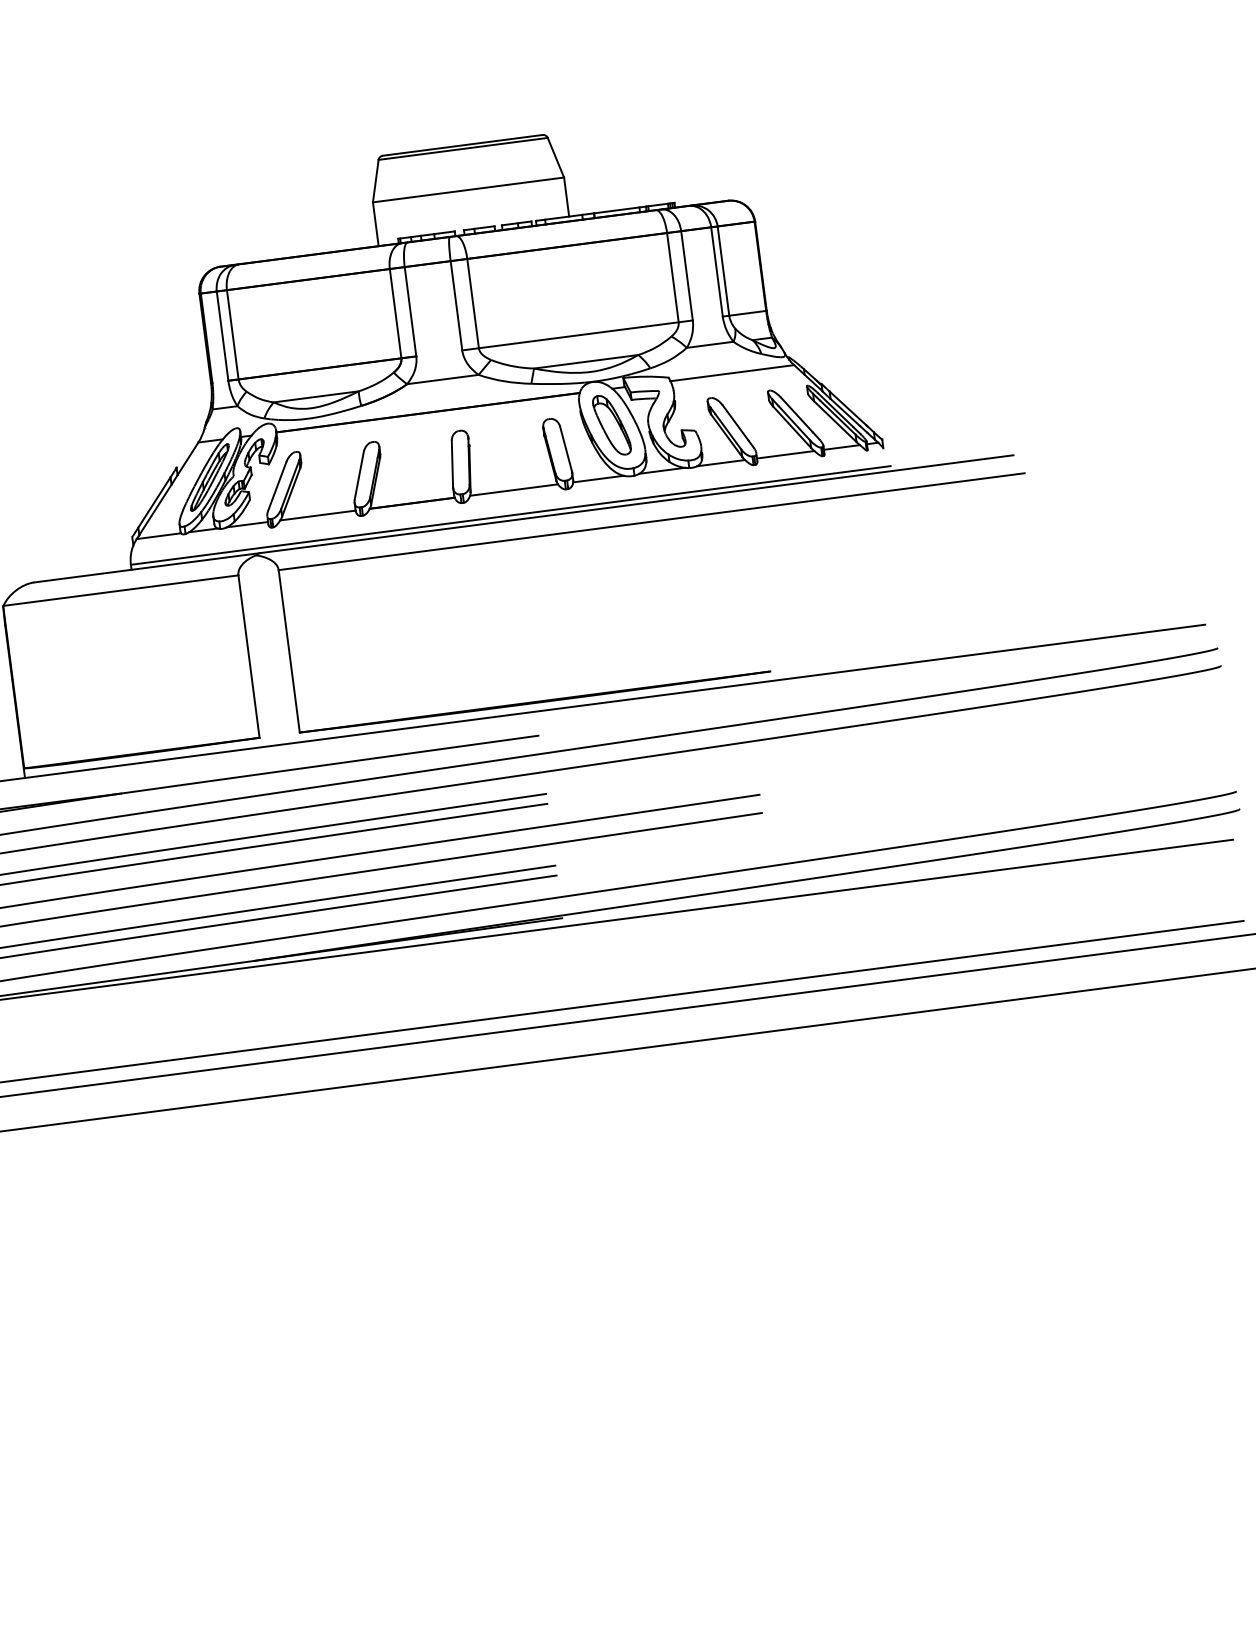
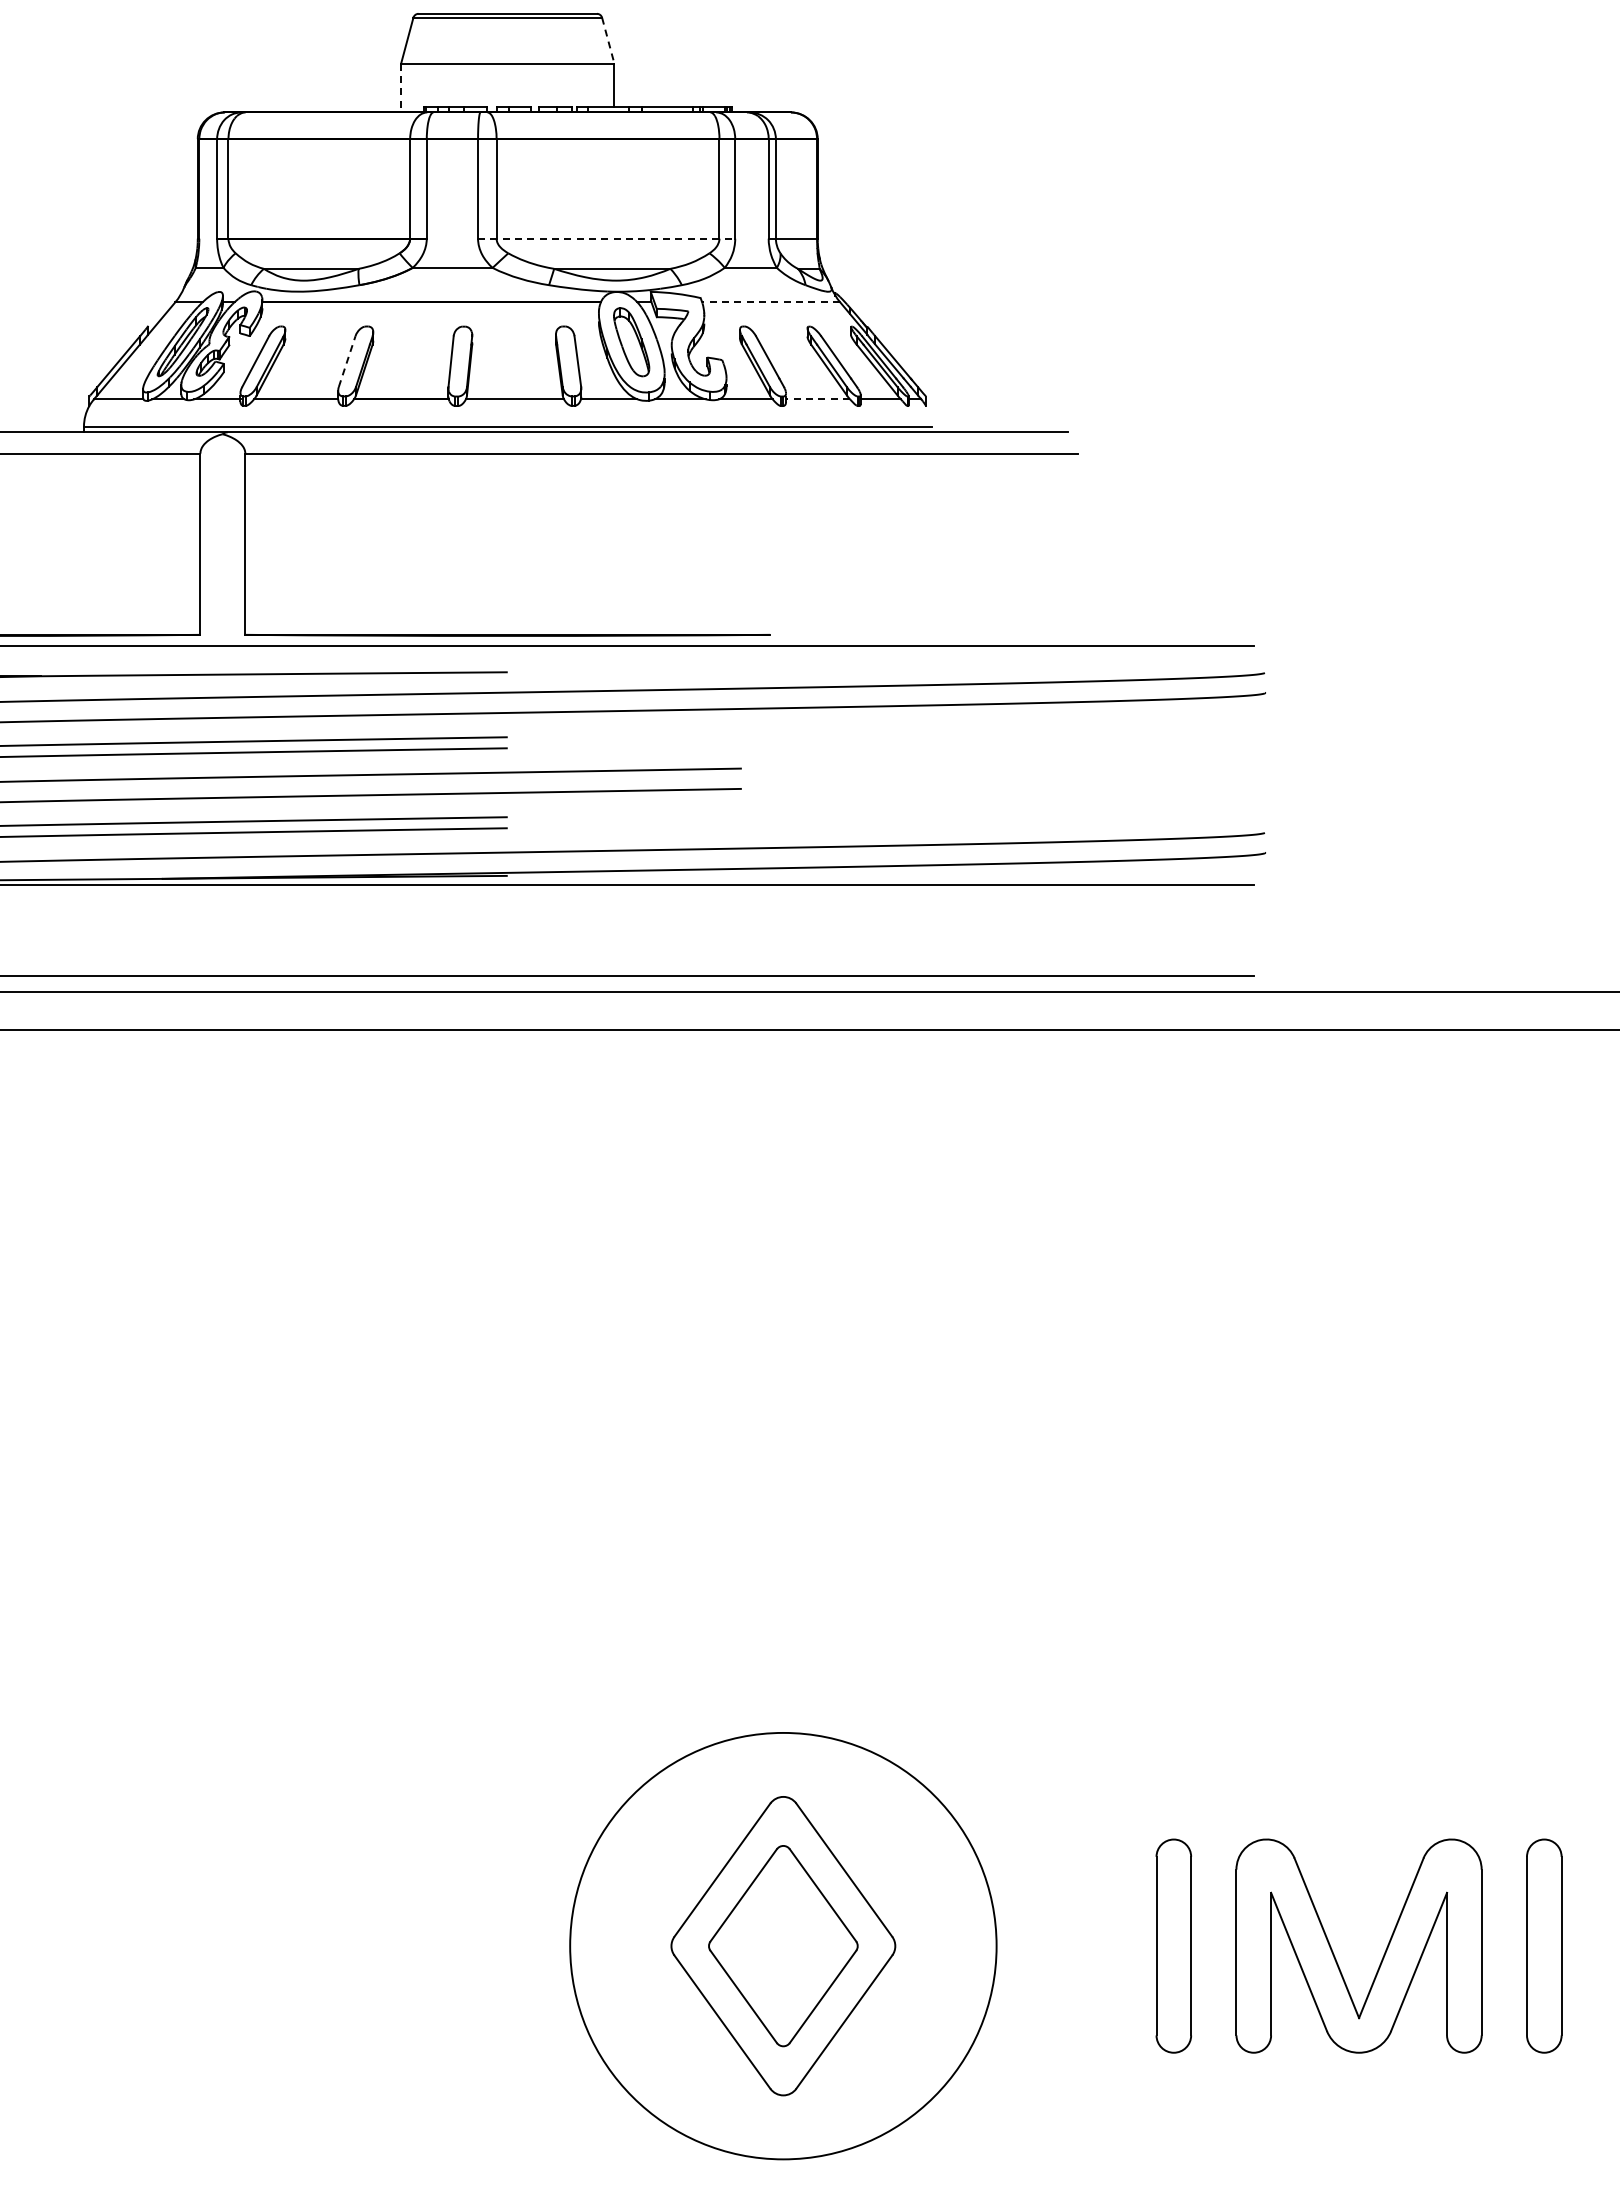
line: (556, 157) -> (608, 40), solid -> dashed
line: (376, 224) -> (401, 88), solid -> dashed
line: (577, 335) -> (606, 238), solid -> dashed
line: (731, 373) -> (770, 302), solid -> dashed
line: (785, 455) -> (817, 399), solid -> dashed
line: (359, 475) -> (347, 361), solid -> dashed

